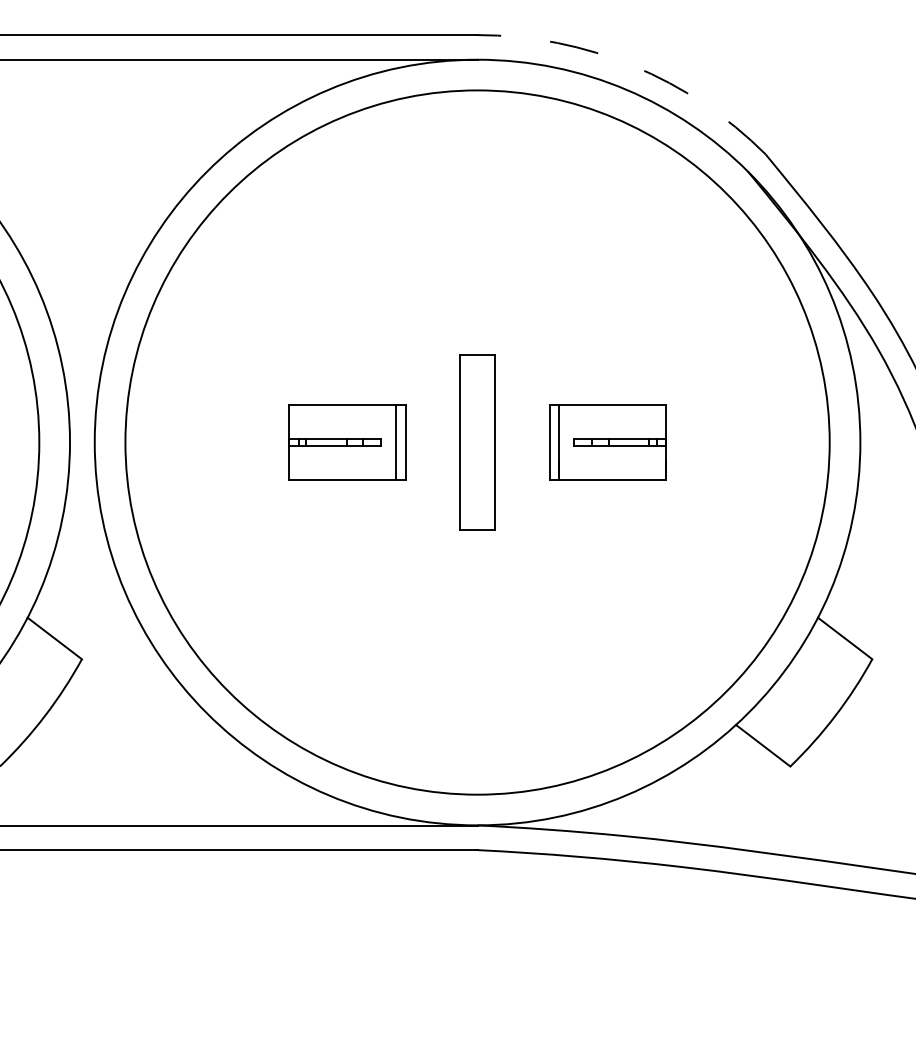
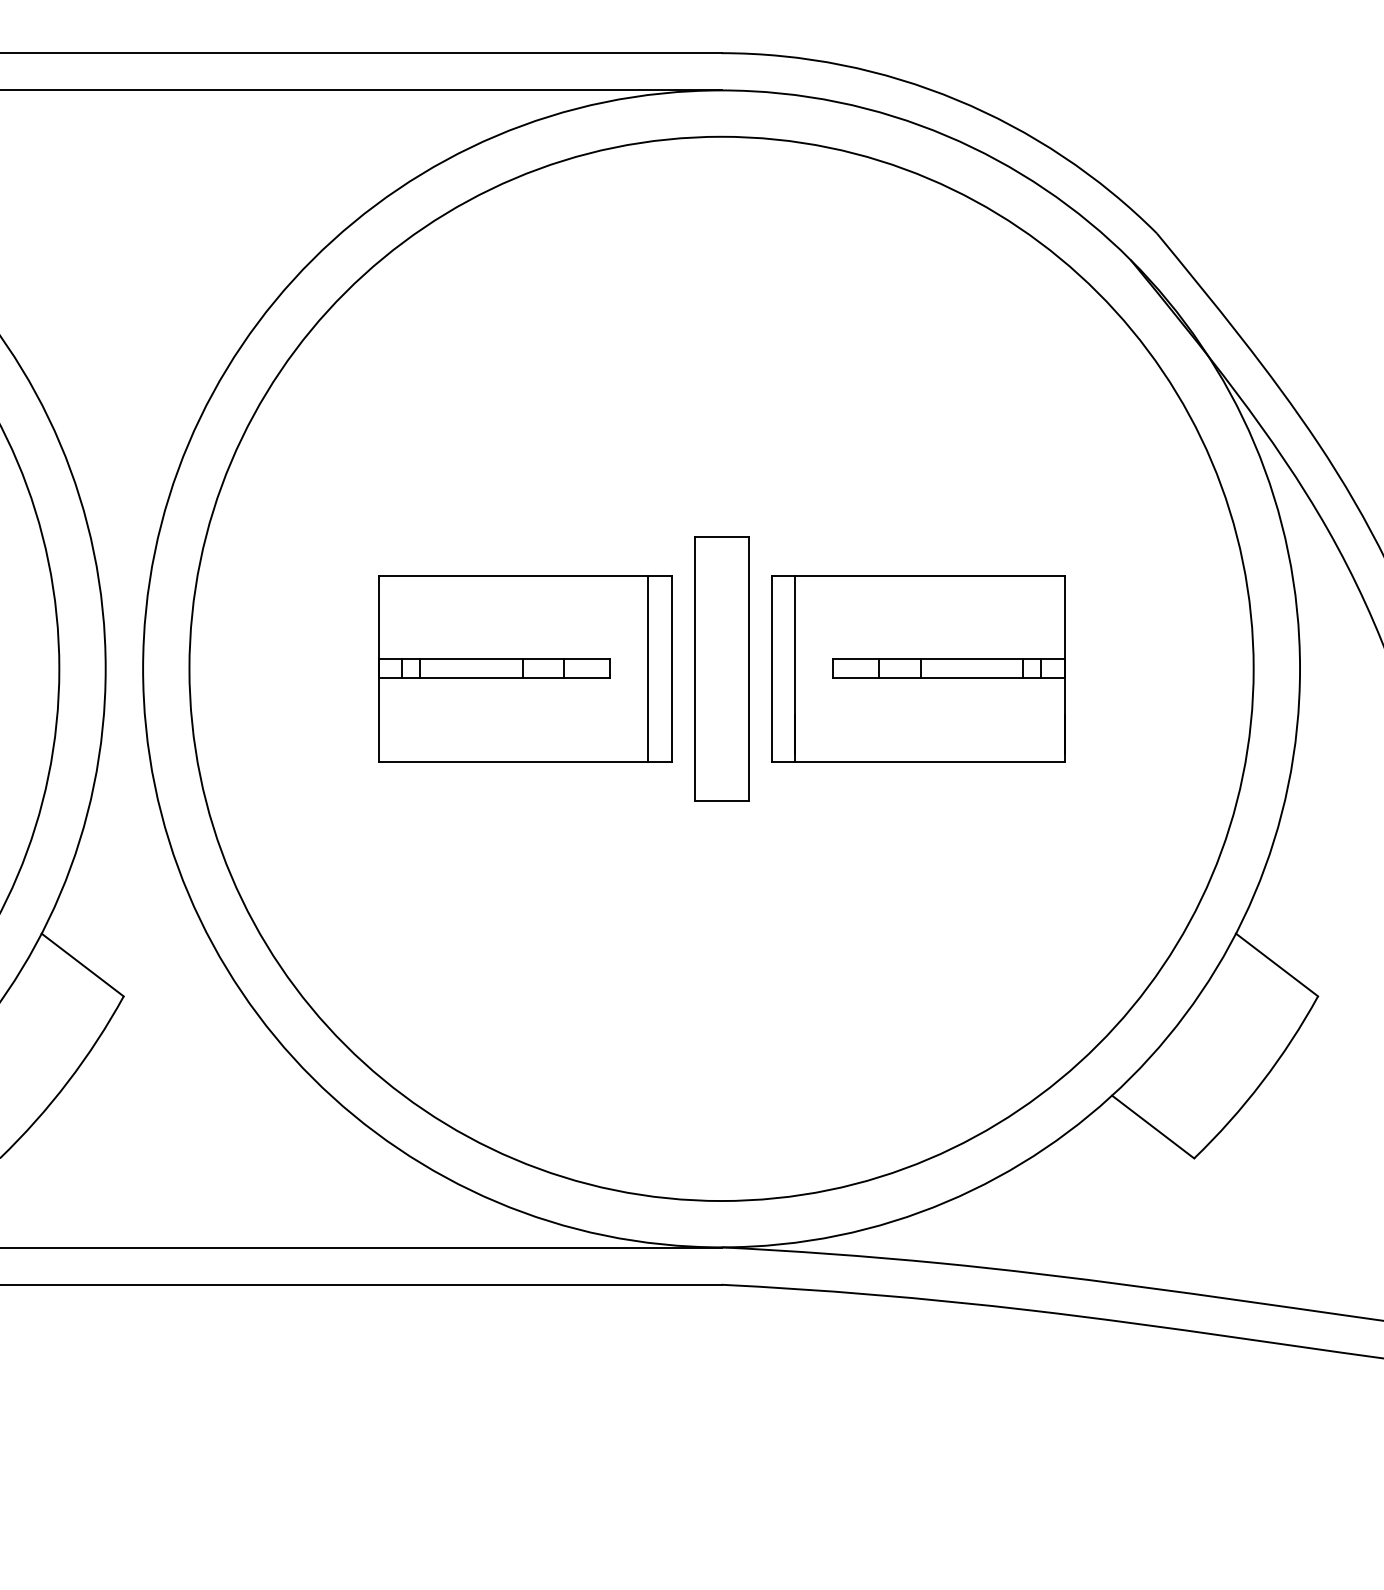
arc: (633, 66) -> (957, 100), dashed -> solid
part: (347, 442) -> (525, 668), size x1.67
part: (607, 442) -> (917, 668), size x1.67

